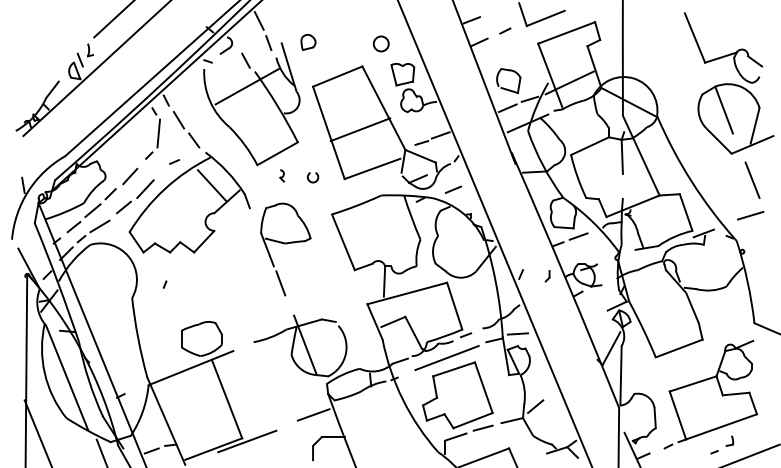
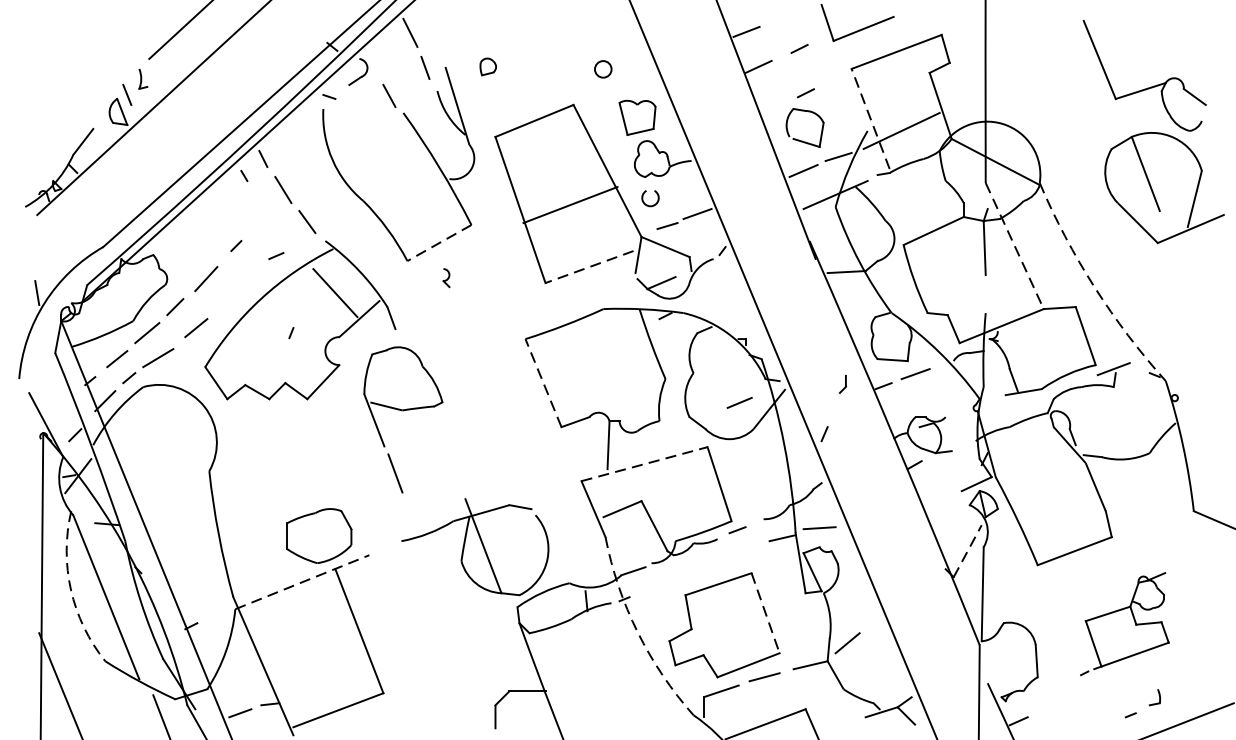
part: (308, 42) -> (488, 67), size x0.7
circle: (380, 43) -> (602, 68), size x0.7
line: (509, 58) -> (806, 92), added
line: (550, 75) -> (871, 119), solid -> dashed
line: (246, 86) -> (390, 136), removed
line: (158, 133) -> (250, 210), removed
line: (277, 153) -> (439, 242), solid -> dashed
line: (641, 155) -> (1015, 245), solid -> dashed
line: (372, 168) -> (589, 266), solid -> dashed
arc: (316, 175) -> (655, 195), moved
line: (752, 180) -> (1190, 285), removed
arc: (691, 181) -> (1094, 286), solid -> dashed
line: (145, 189) -> (230, 299), removed
line: (452, 189) -> (738, 402), moved
line: (750, 215) -> (1187, 340), removed
line: (343, 241) -> (543, 381), solid -> dashed
part: (285, 249) -> (402, 419), moved
part: (547, 276) -> (842, 385), moved
line: (164, 284) -> (290, 332), moved
line: (407, 293) -> (644, 464), solid -> dashed
line: (611, 348) -> (967, 551), solid -> dashed
line: (446, 358) -> (706, 566), removed
line: (191, 368) -> (303, 582), solid -> dashed
arc: (44, 373) -> (70, 590), solid -> dashed
line: (483, 387) -> (765, 612), solid -> dashed
part: (710, 394) -> (1124, 623), size x0.6
arc: (402, 399) -> (636, 631), solid -> dashed
line: (313, 414) -> (496, 655), removed
line: (247, 441) -> (391, 698), removed

